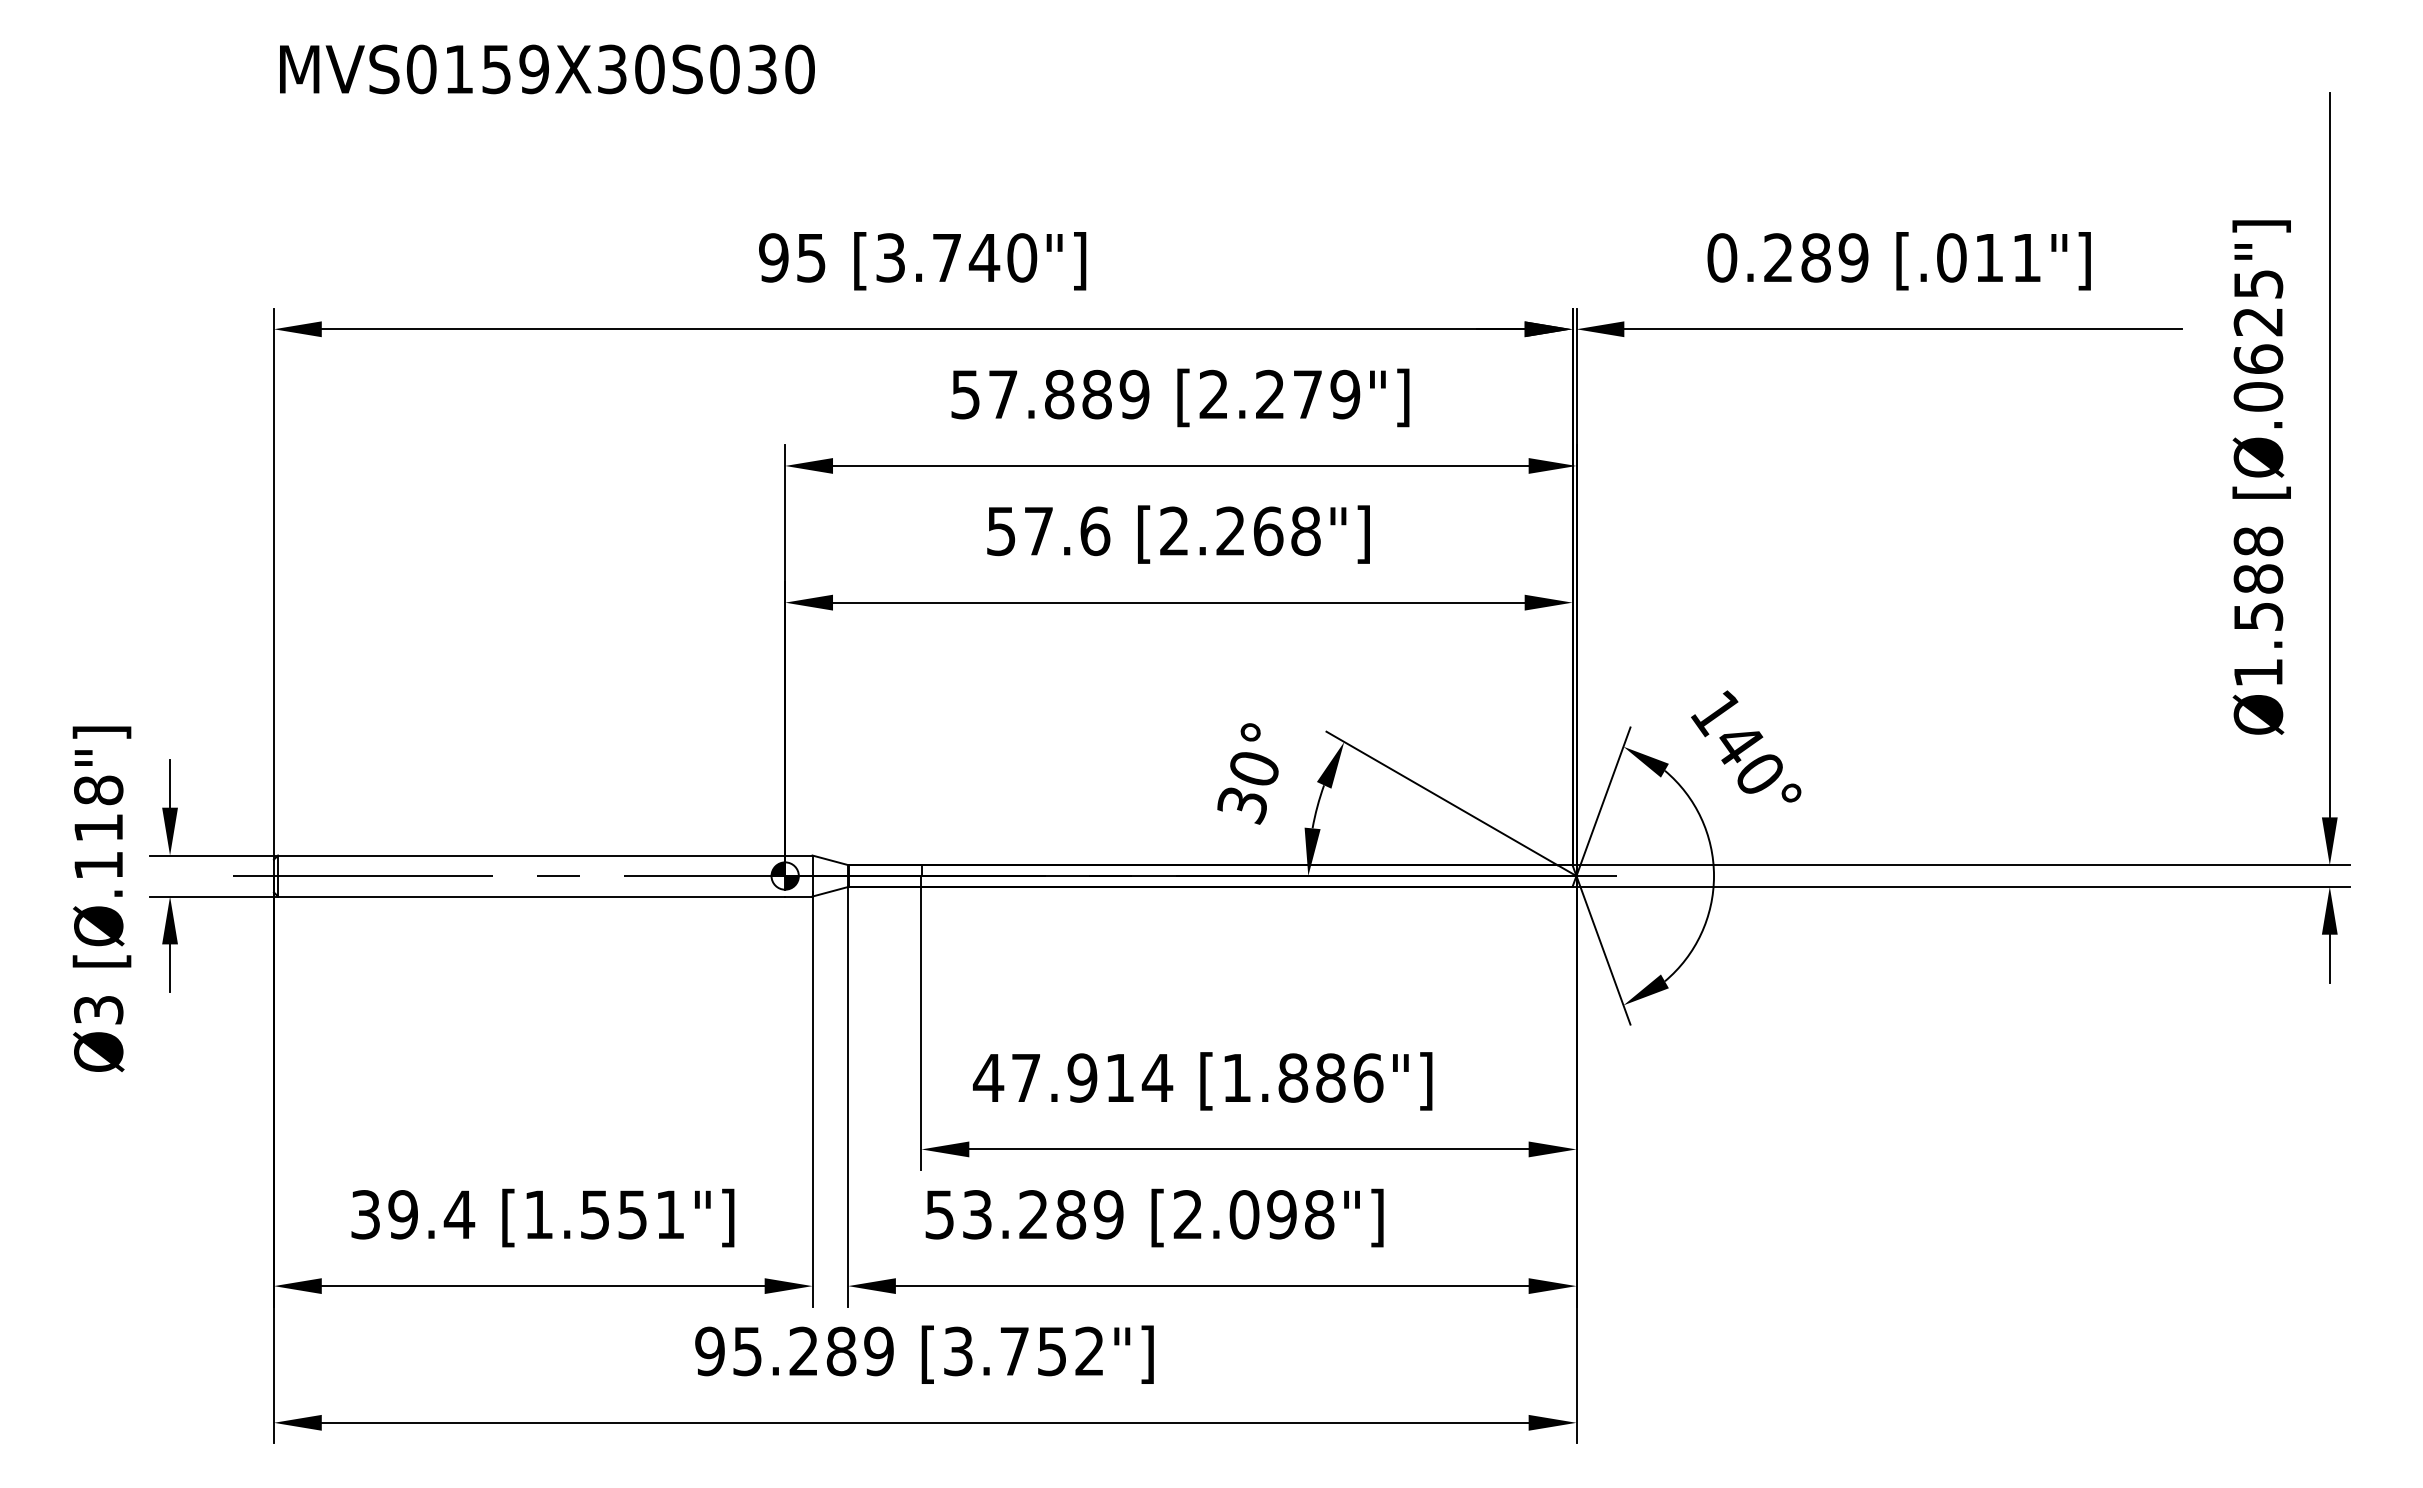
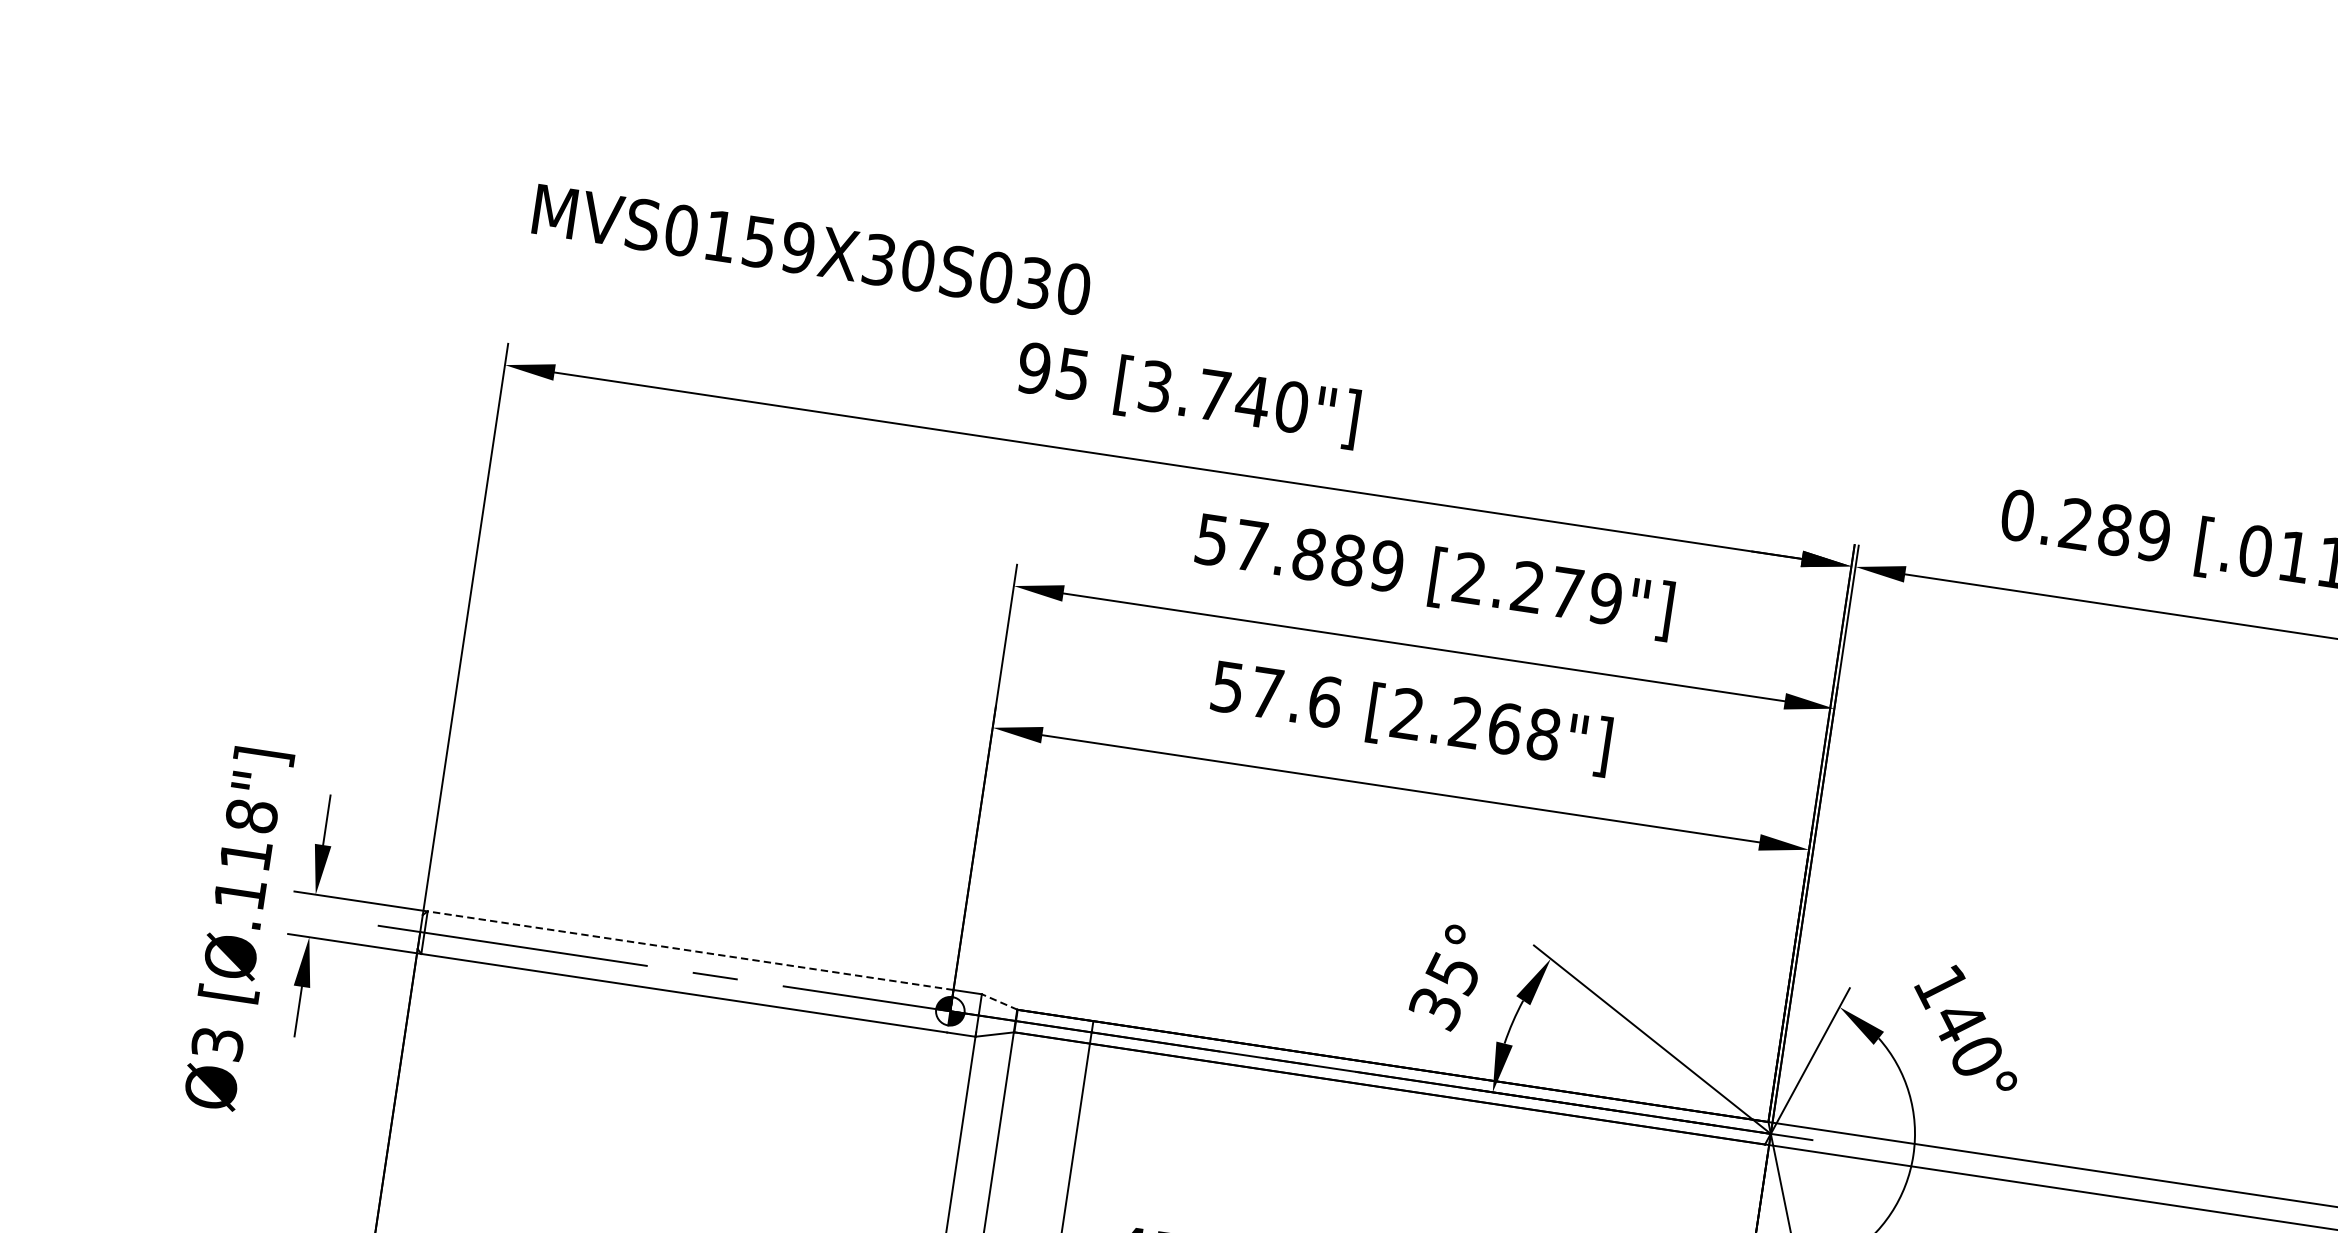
text: (547, 69) -> (812, 250), moved
text: (1253, 770) -> (1452, 974), 30° -> 35°
line: (531, 855) -> (690, 950), solid -> dashed
line: (830, 860) -> (999, 1002), solid -> dashed

